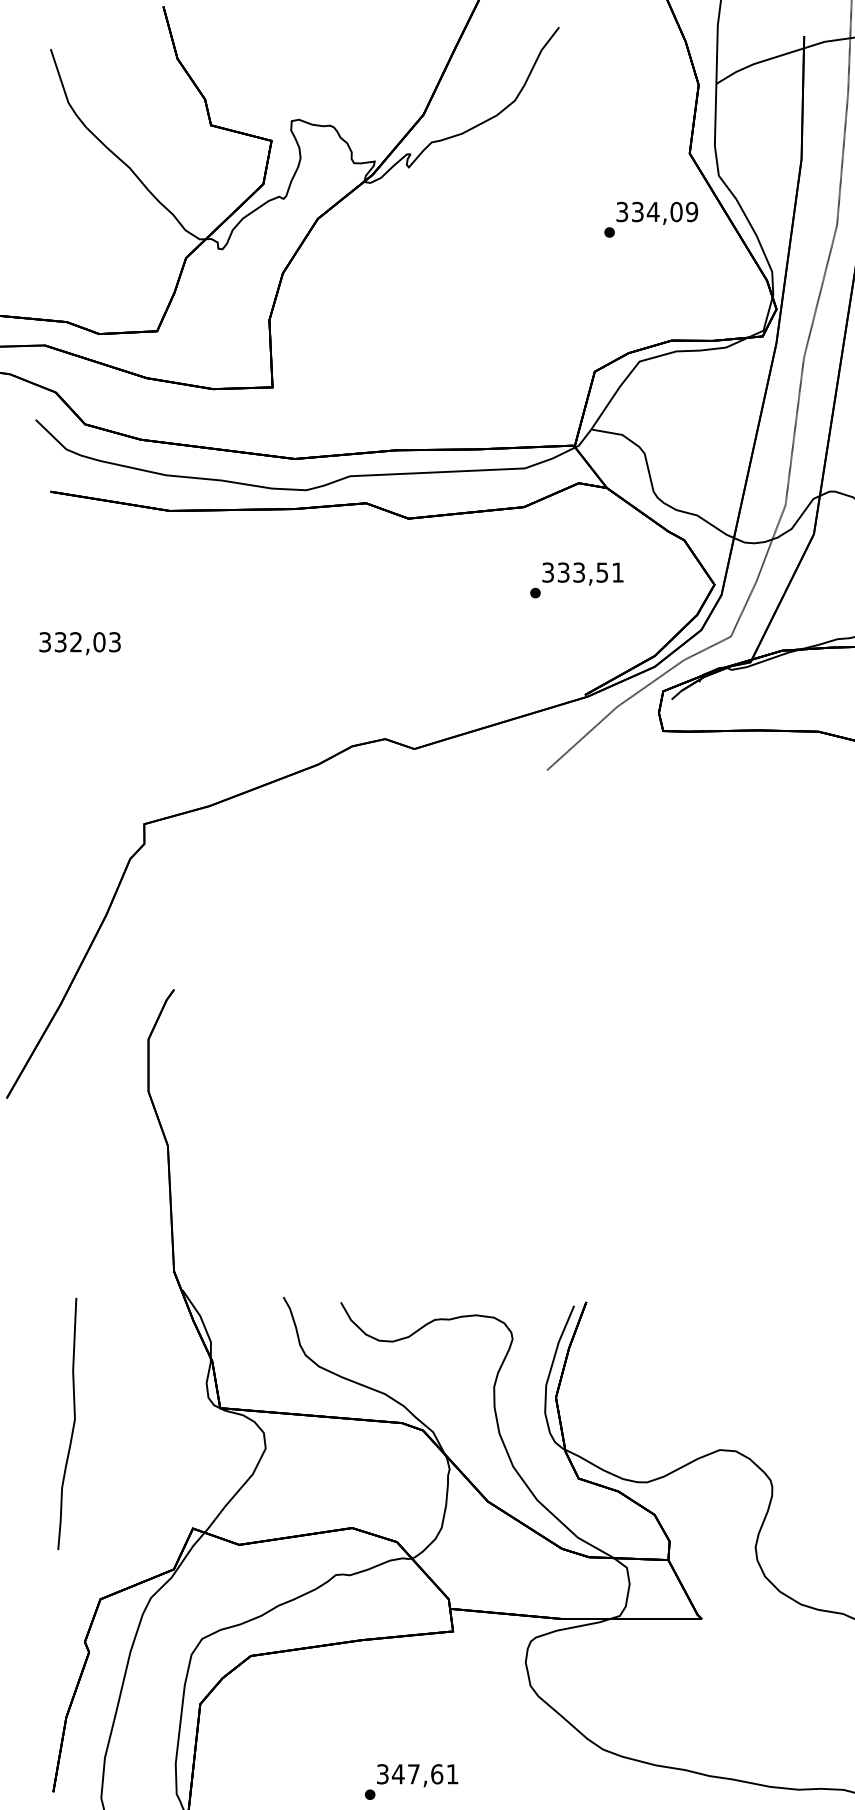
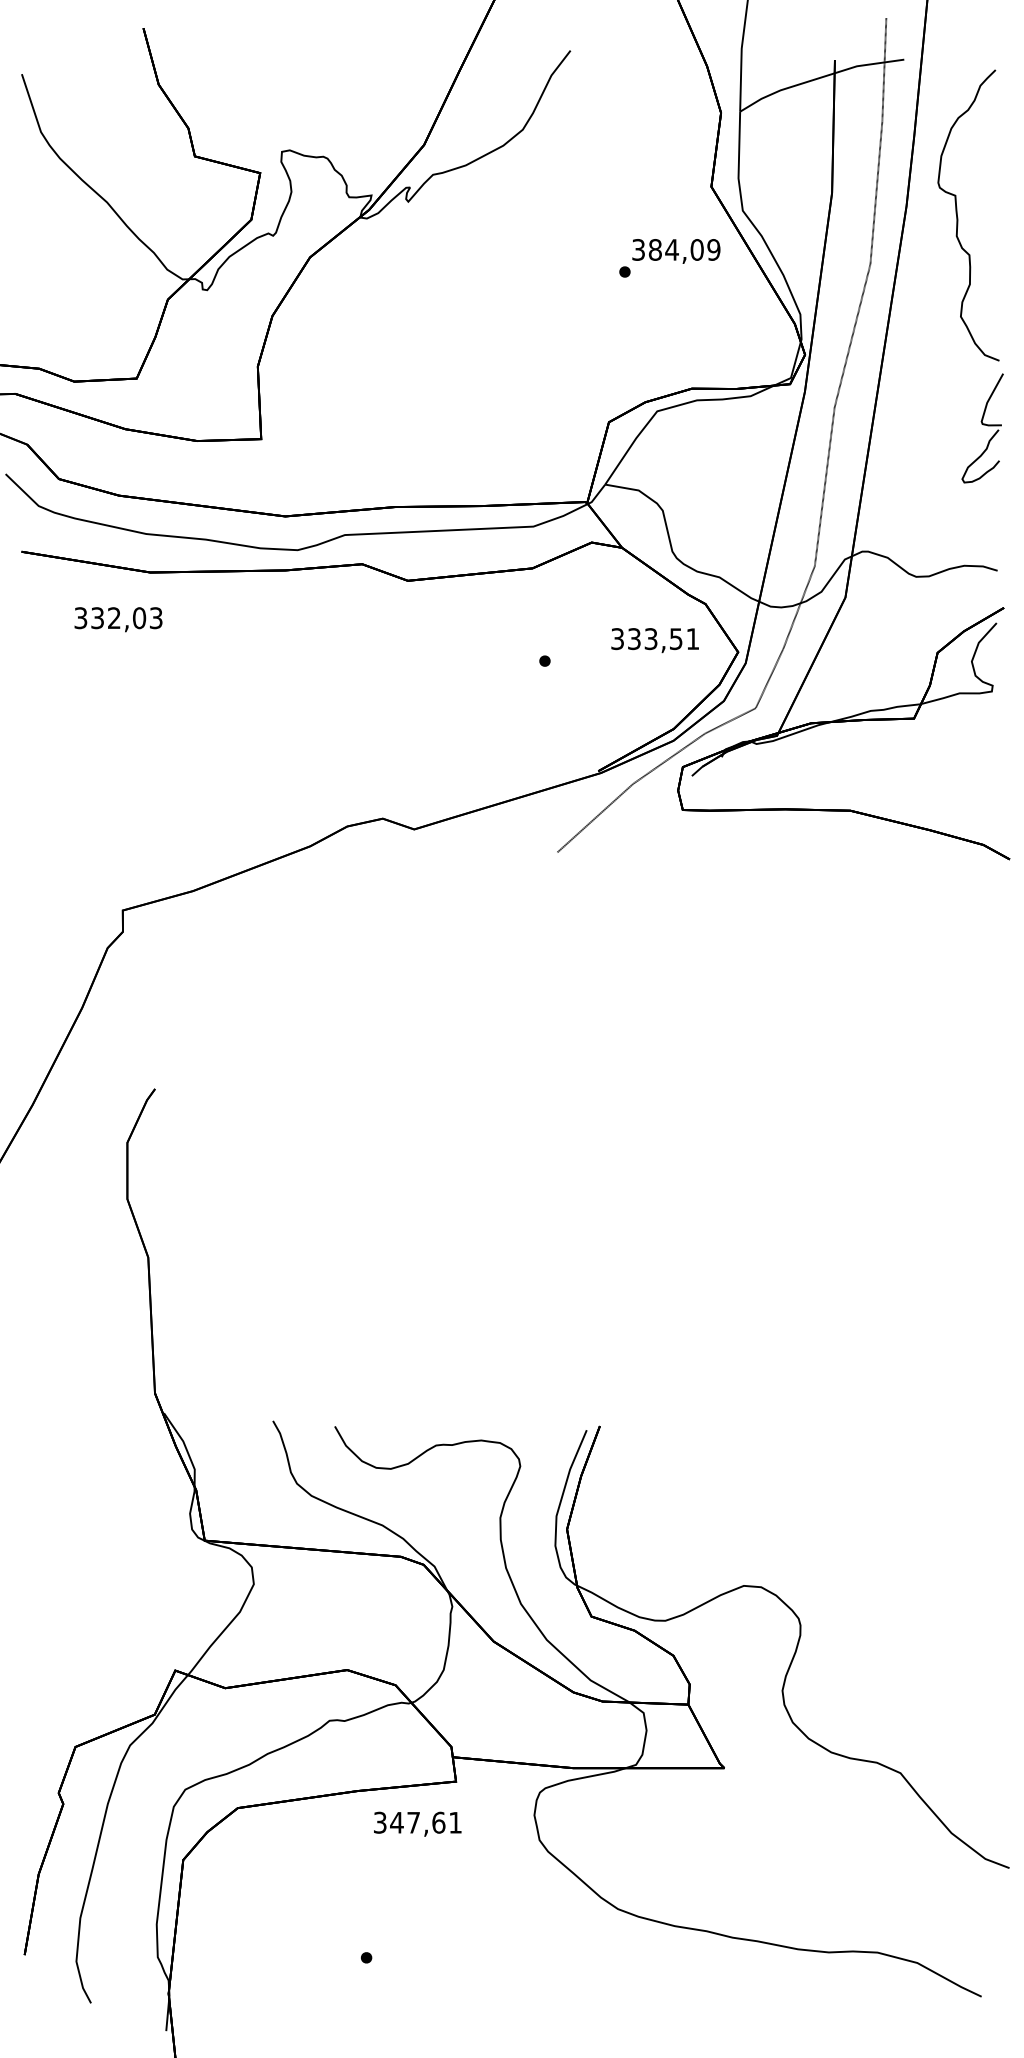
text: (636, 211) -> (654, 249), 334,09 -> 384,09
text: (582, 573) -> (654, 640), moved
text: (80, 643) -> (118, 619), moved
curve: (72, 1425) -> (45, 1559), removed
text: (417, 1774) -> (417, 1823), moved

